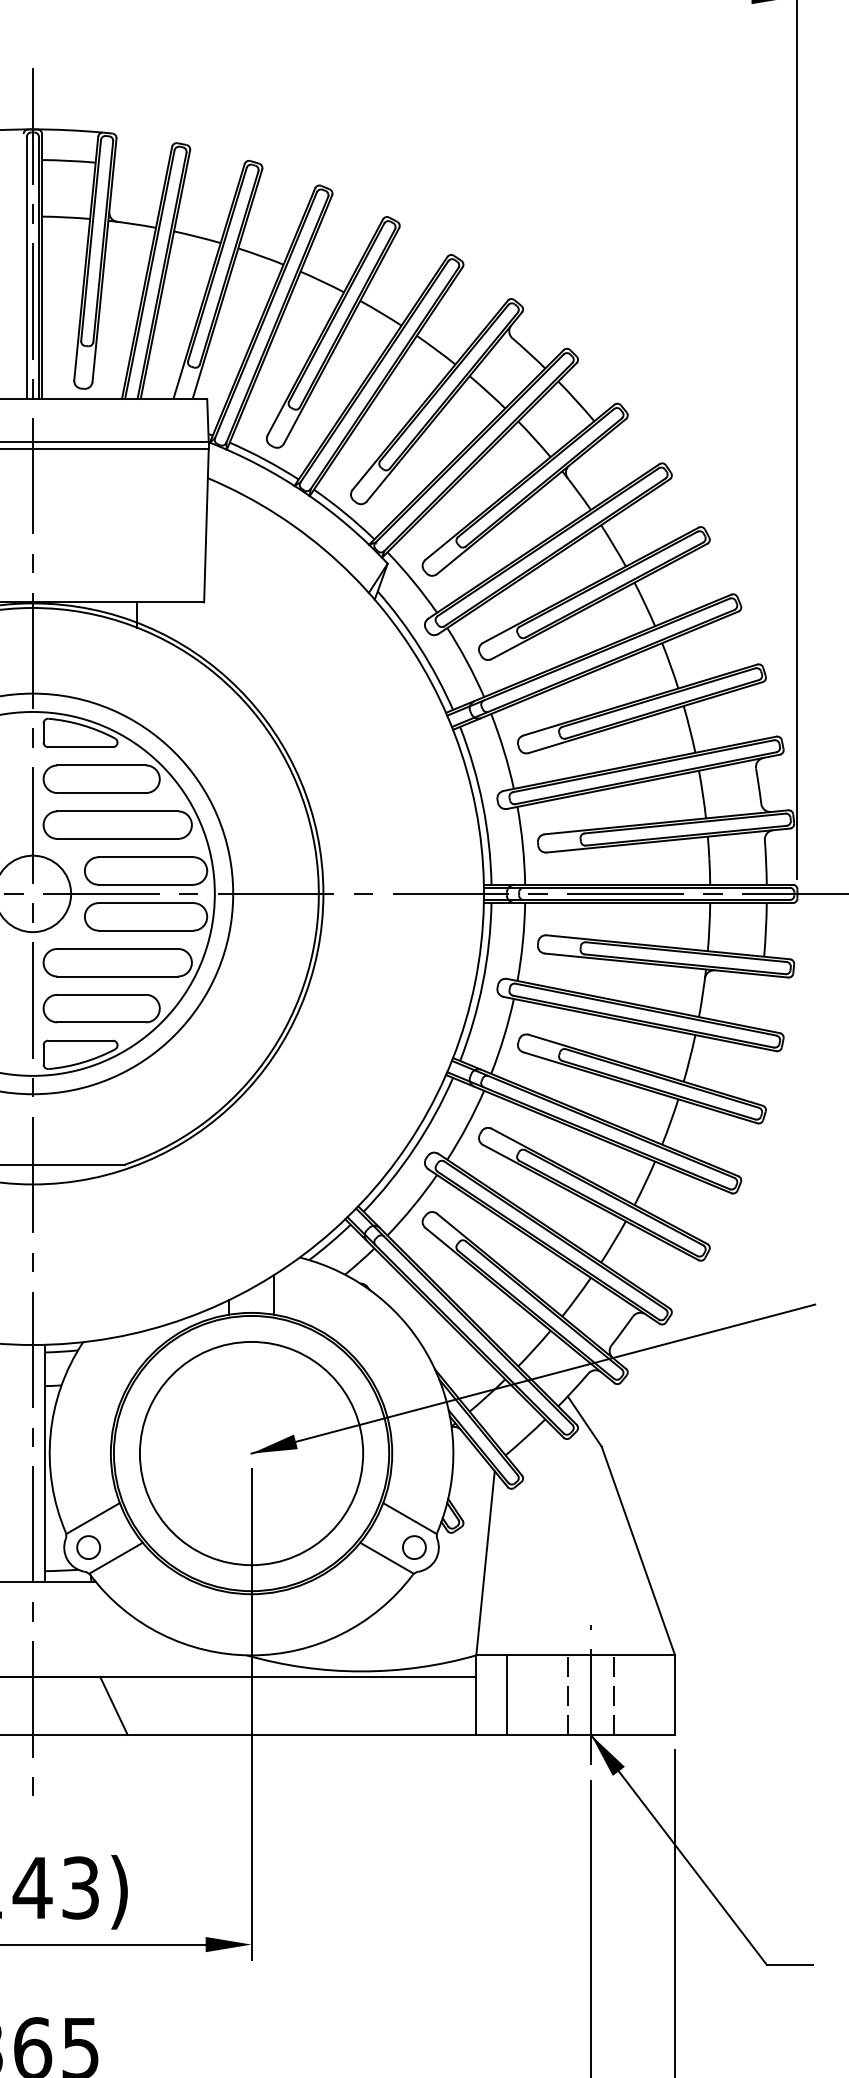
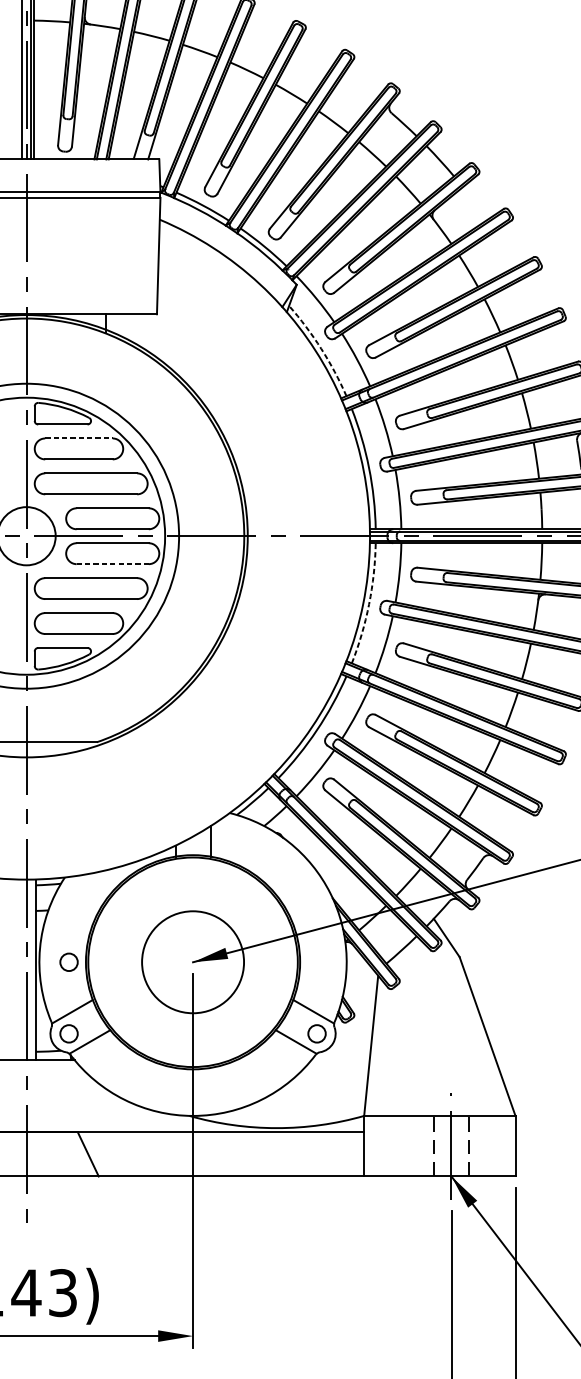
arc: (419, 647) -> (320, 348), solid -> dashed
line: (102, 765) -> (79, 438), solid -> dashed
line: (146, 930) -> (113, 564), solid -> dashed
arc: (482, 983) -> (368, 604), solid -> dashed
circle: (88, 1453) -> (68, 962), added
circle: (251, 1453) -> (193, 962), size x0.6
line: (506, 1694) -> (387, 1145), removed

